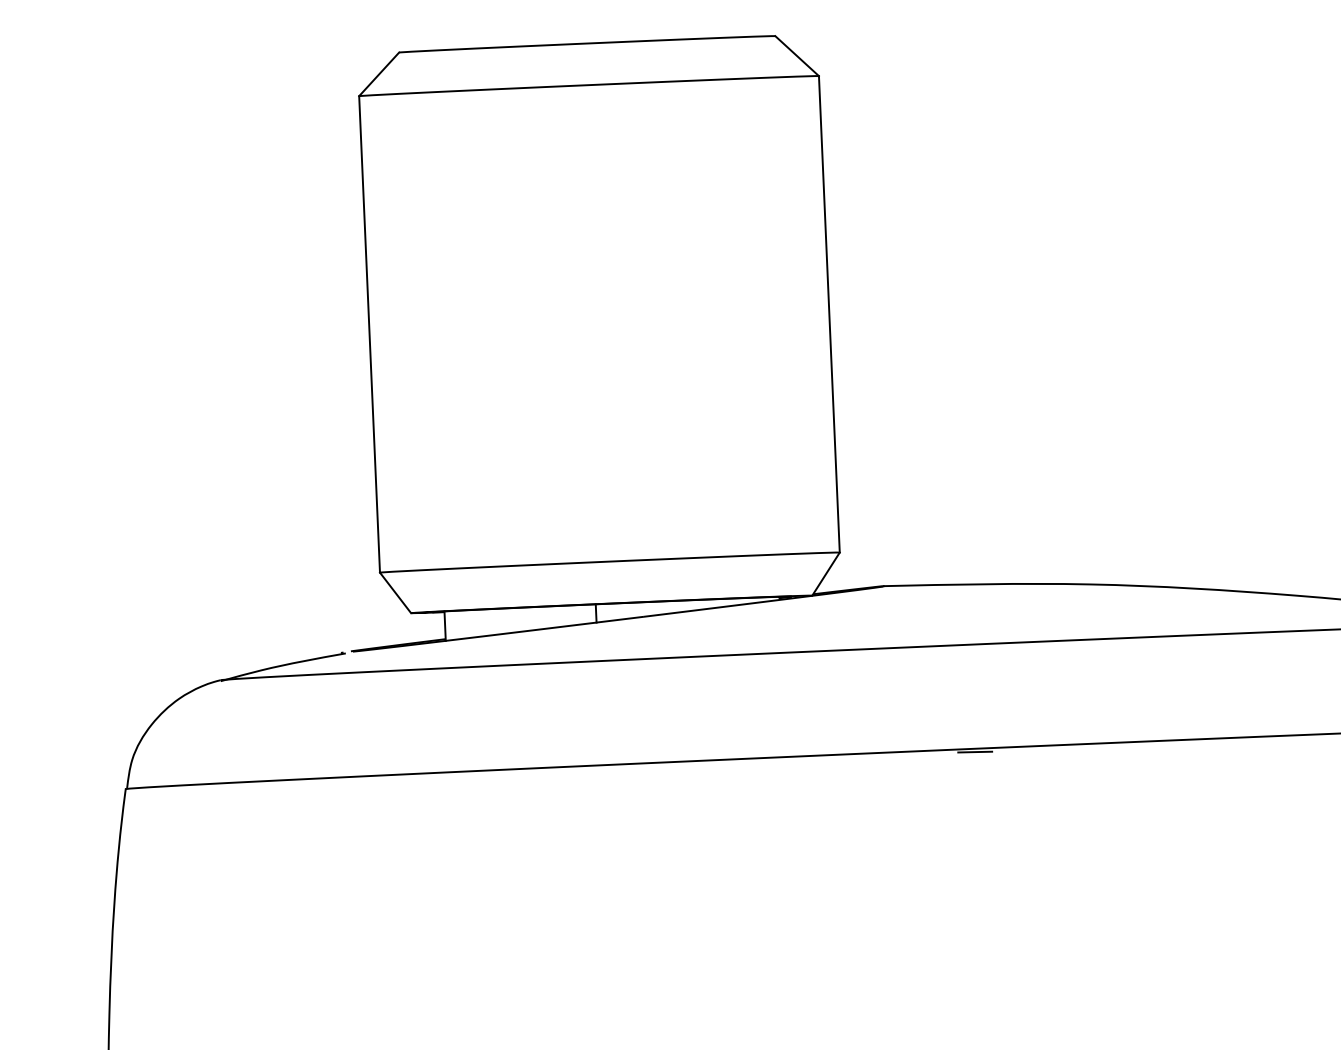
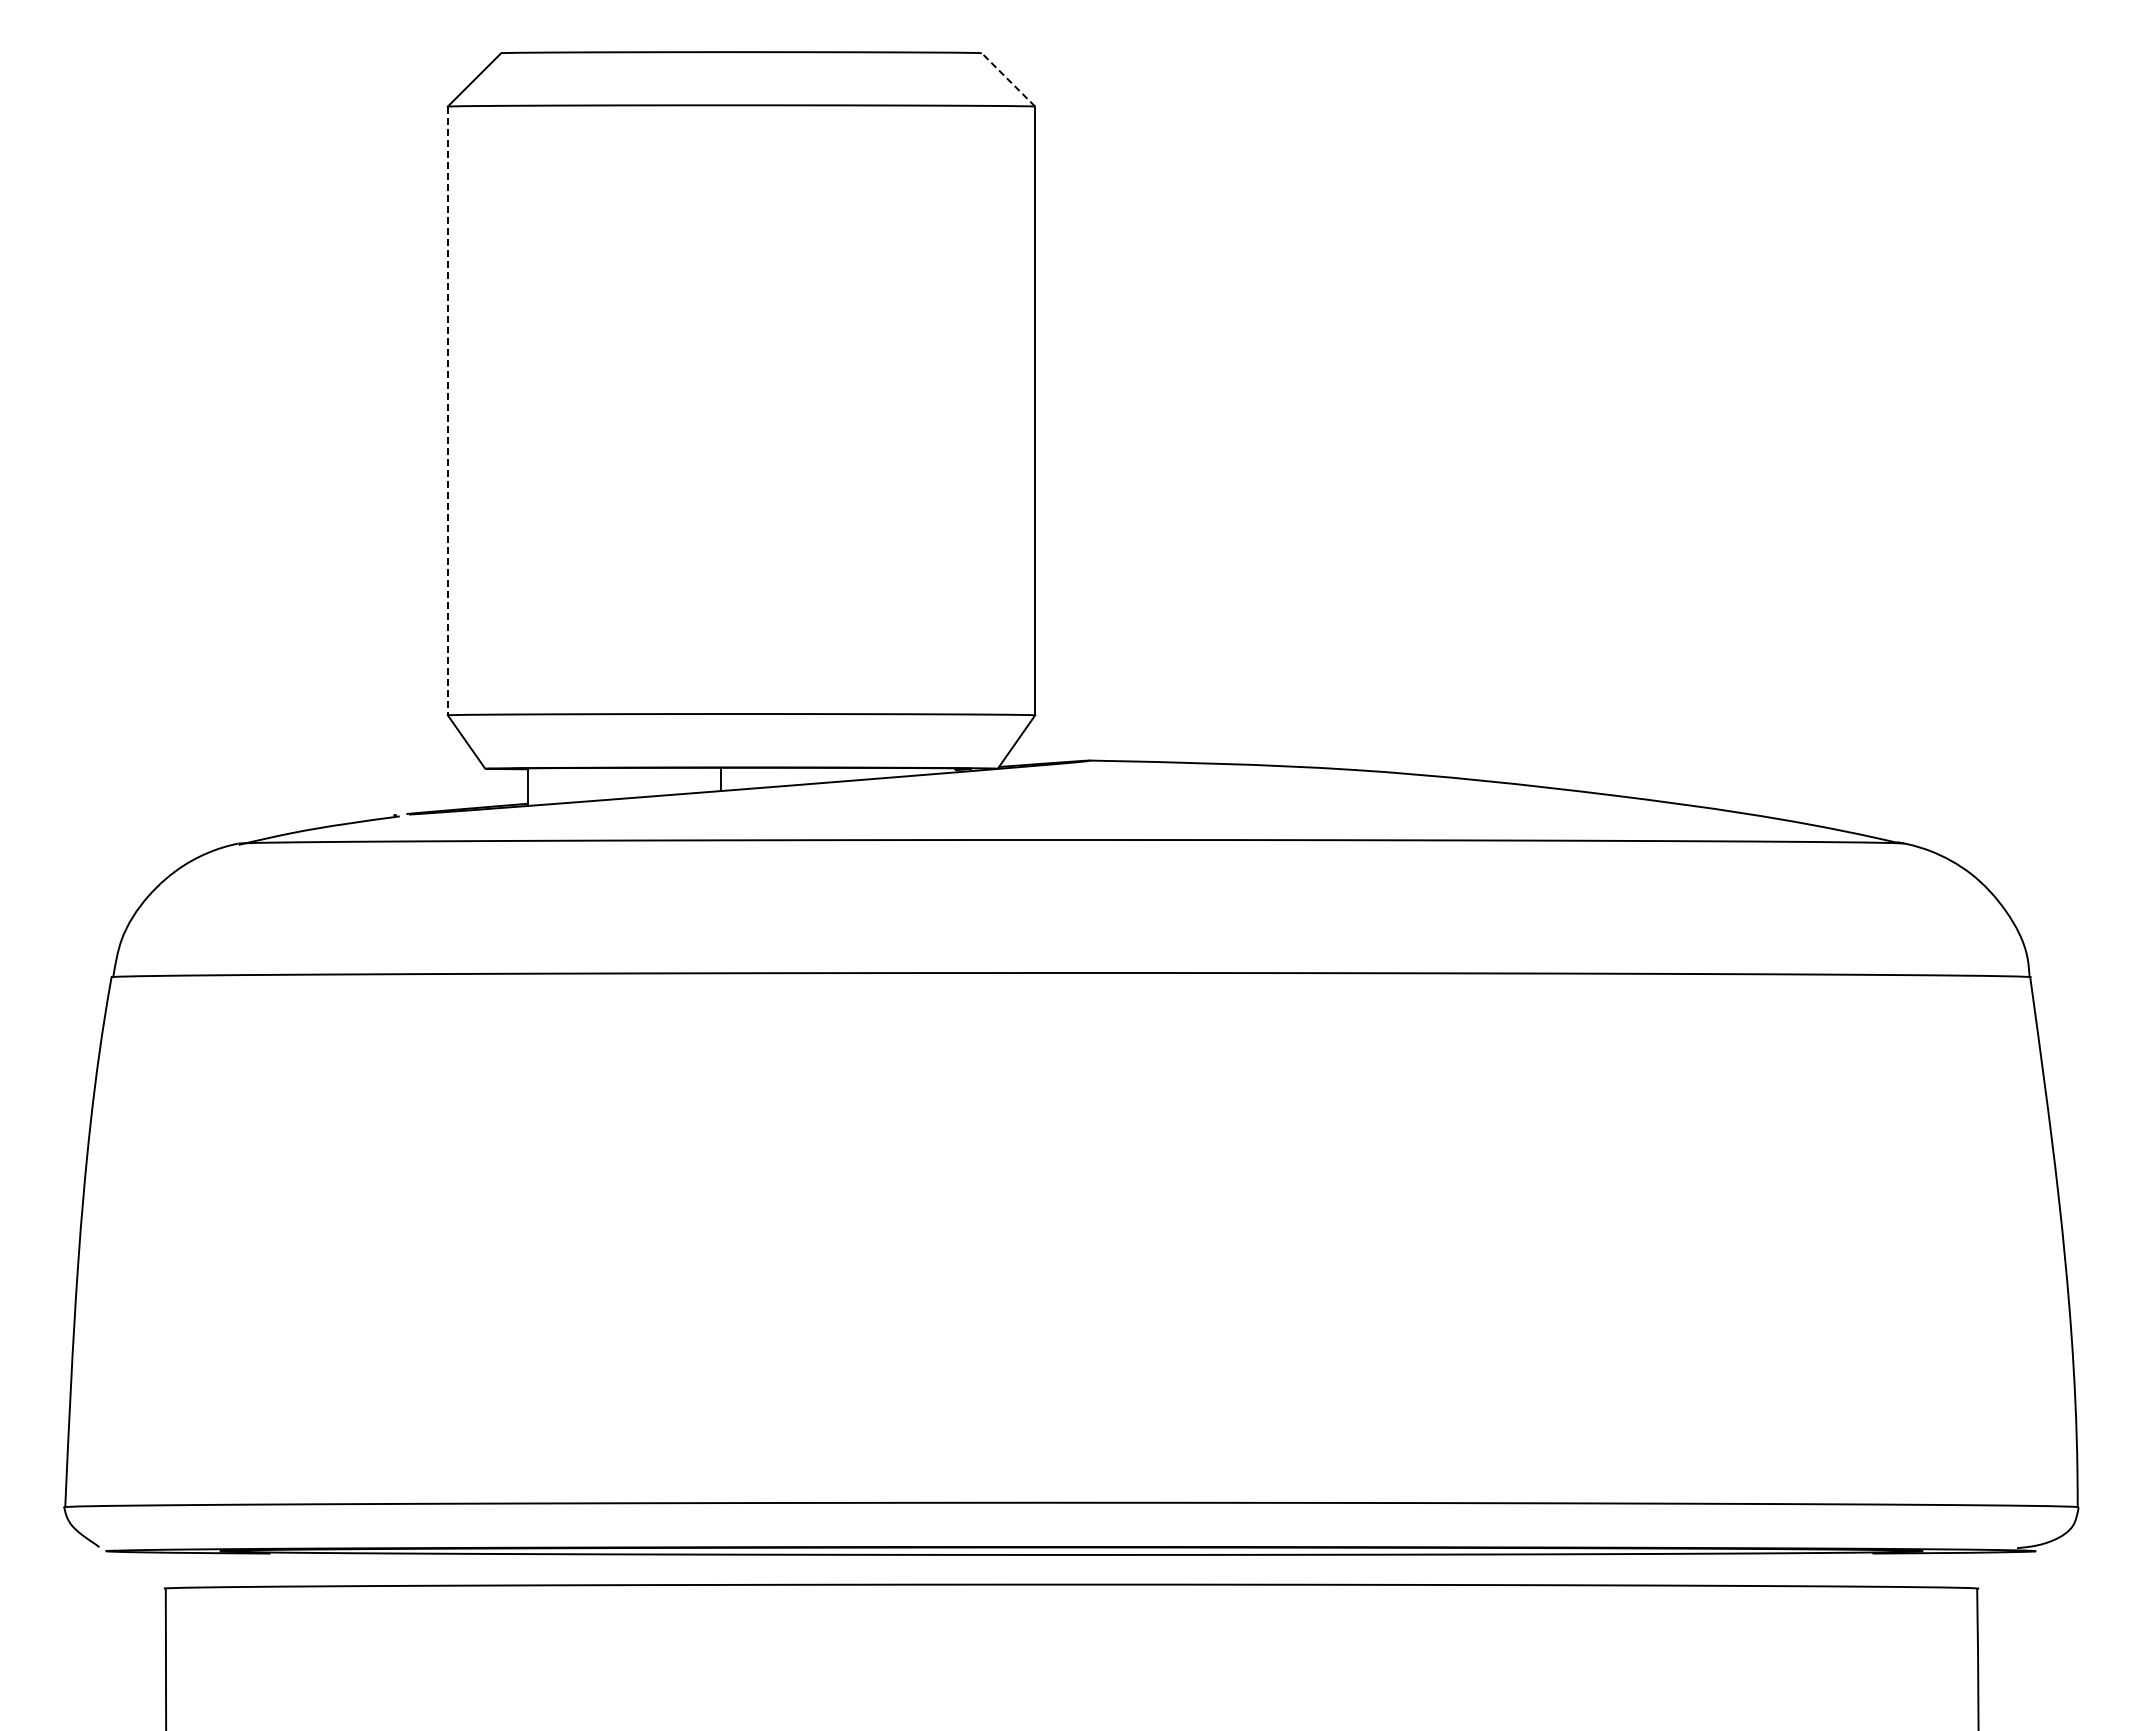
line: (797, 55) -> (1008, 79), solid -> dashed
line: (369, 334) -> (447, 411), solid -> dashed
line: (974, 751) -> (1196, 976), removed

